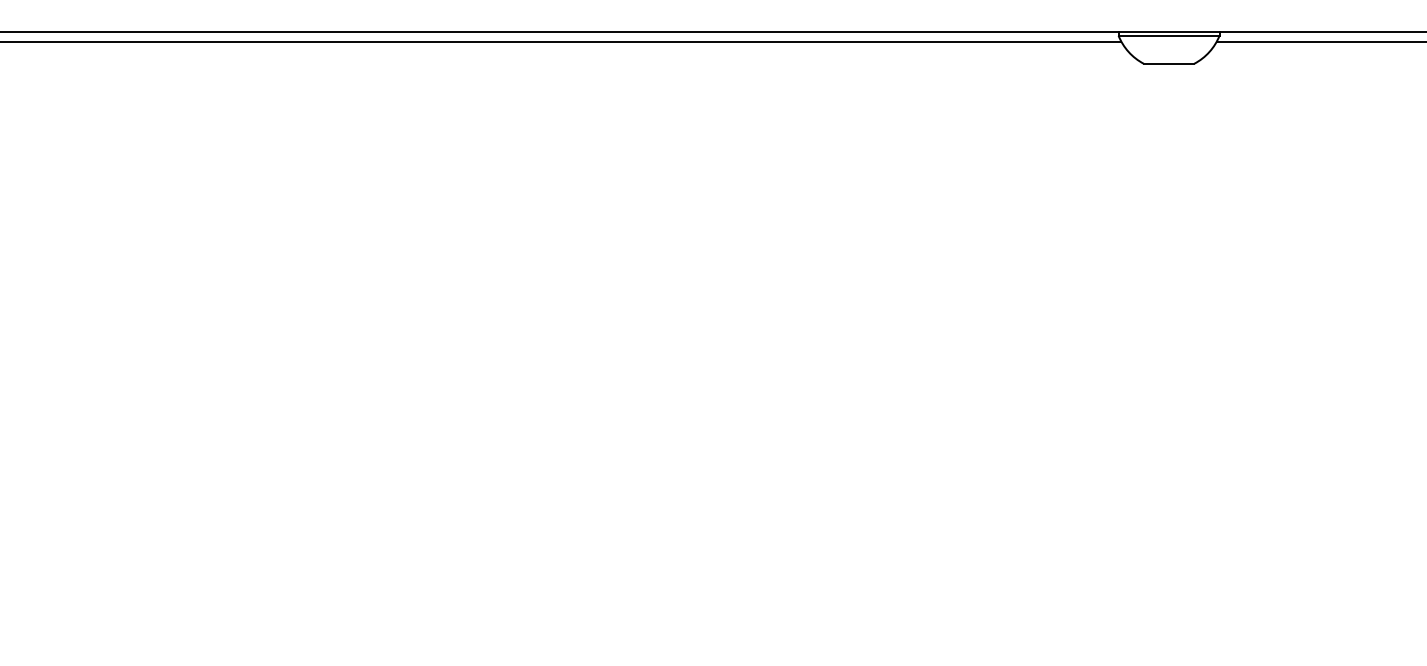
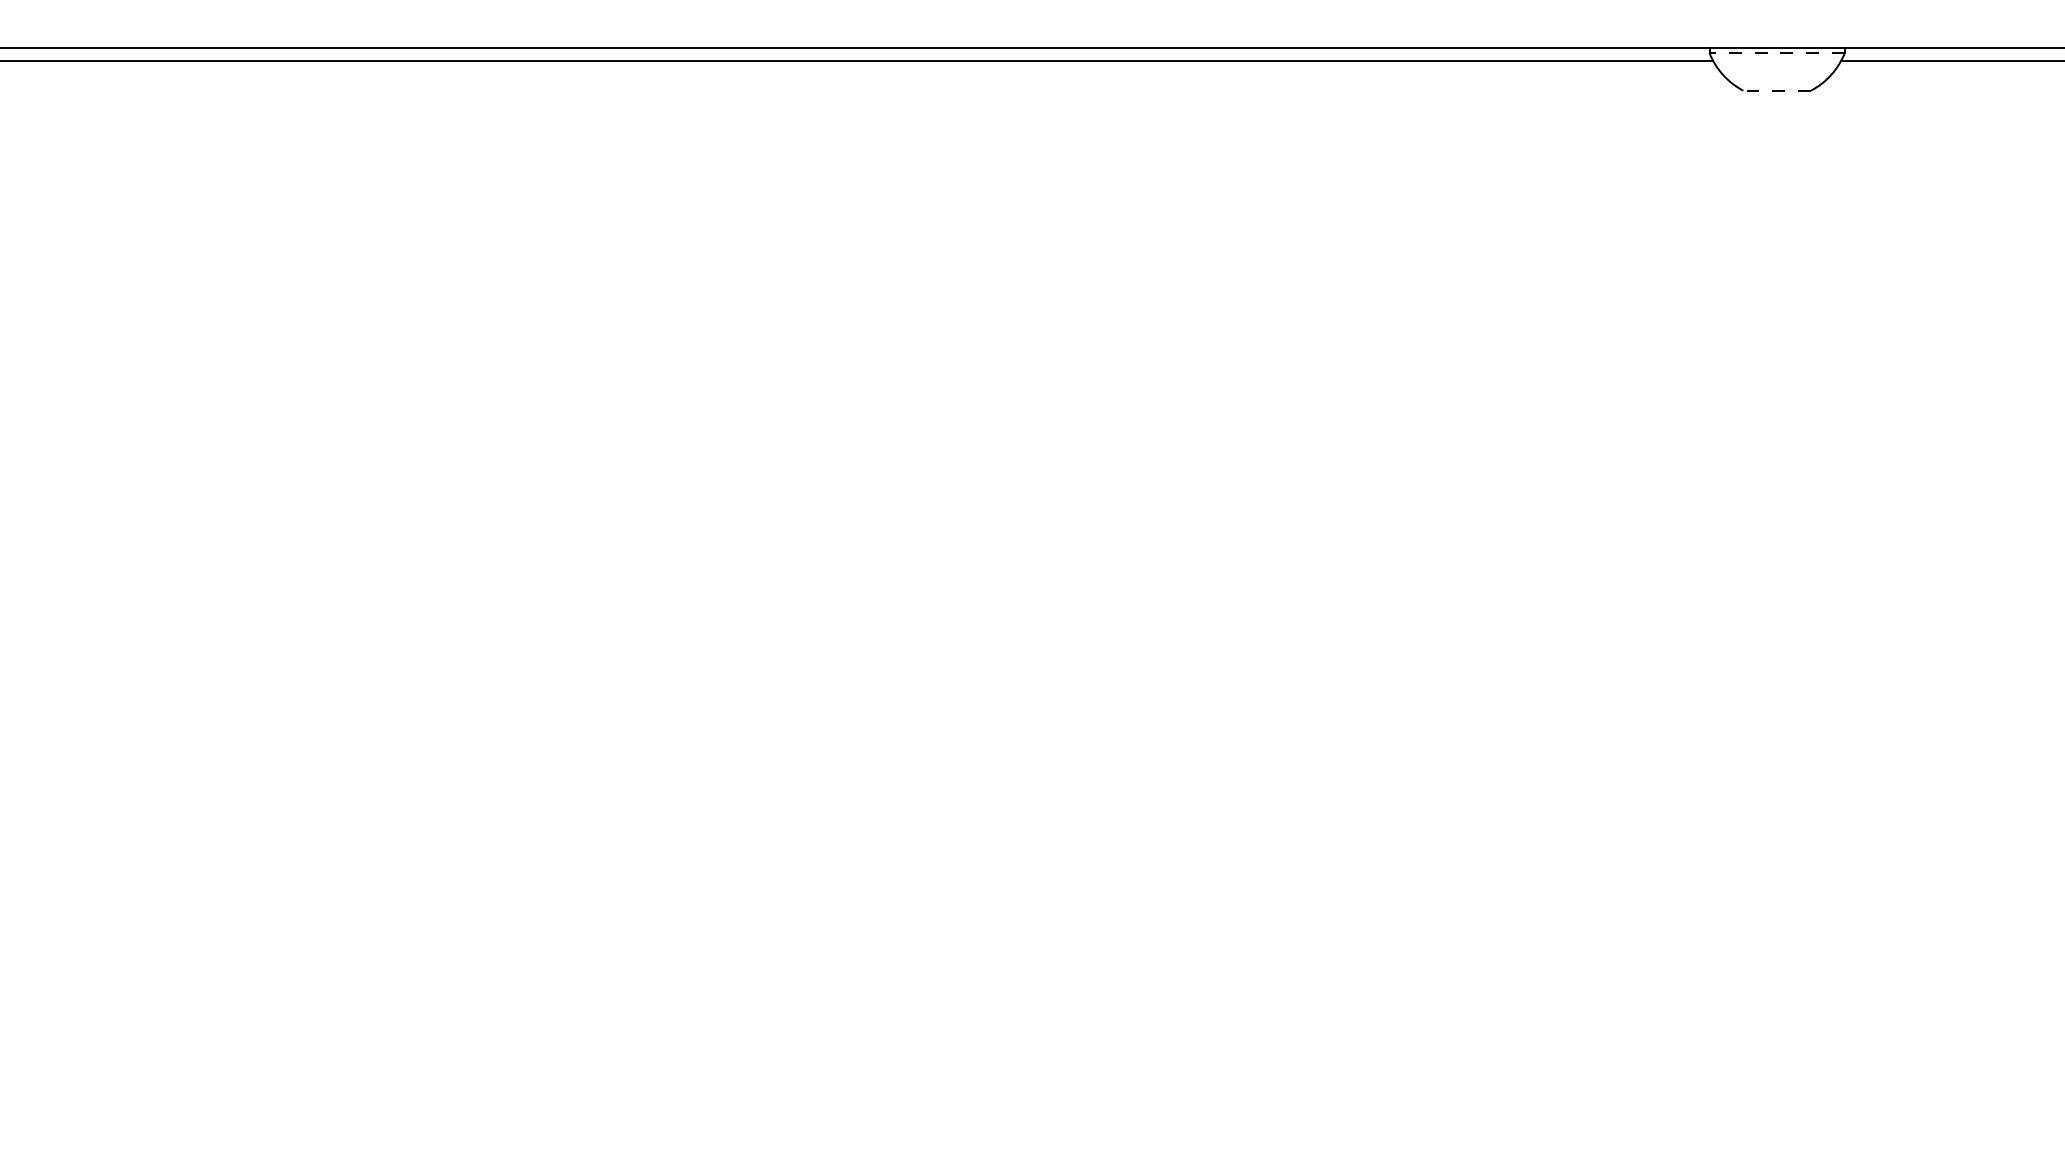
line: (1169, 35) -> (1777, 53), solid -> dashed
line: (1169, 63) -> (1777, 90), solid -> dashed

